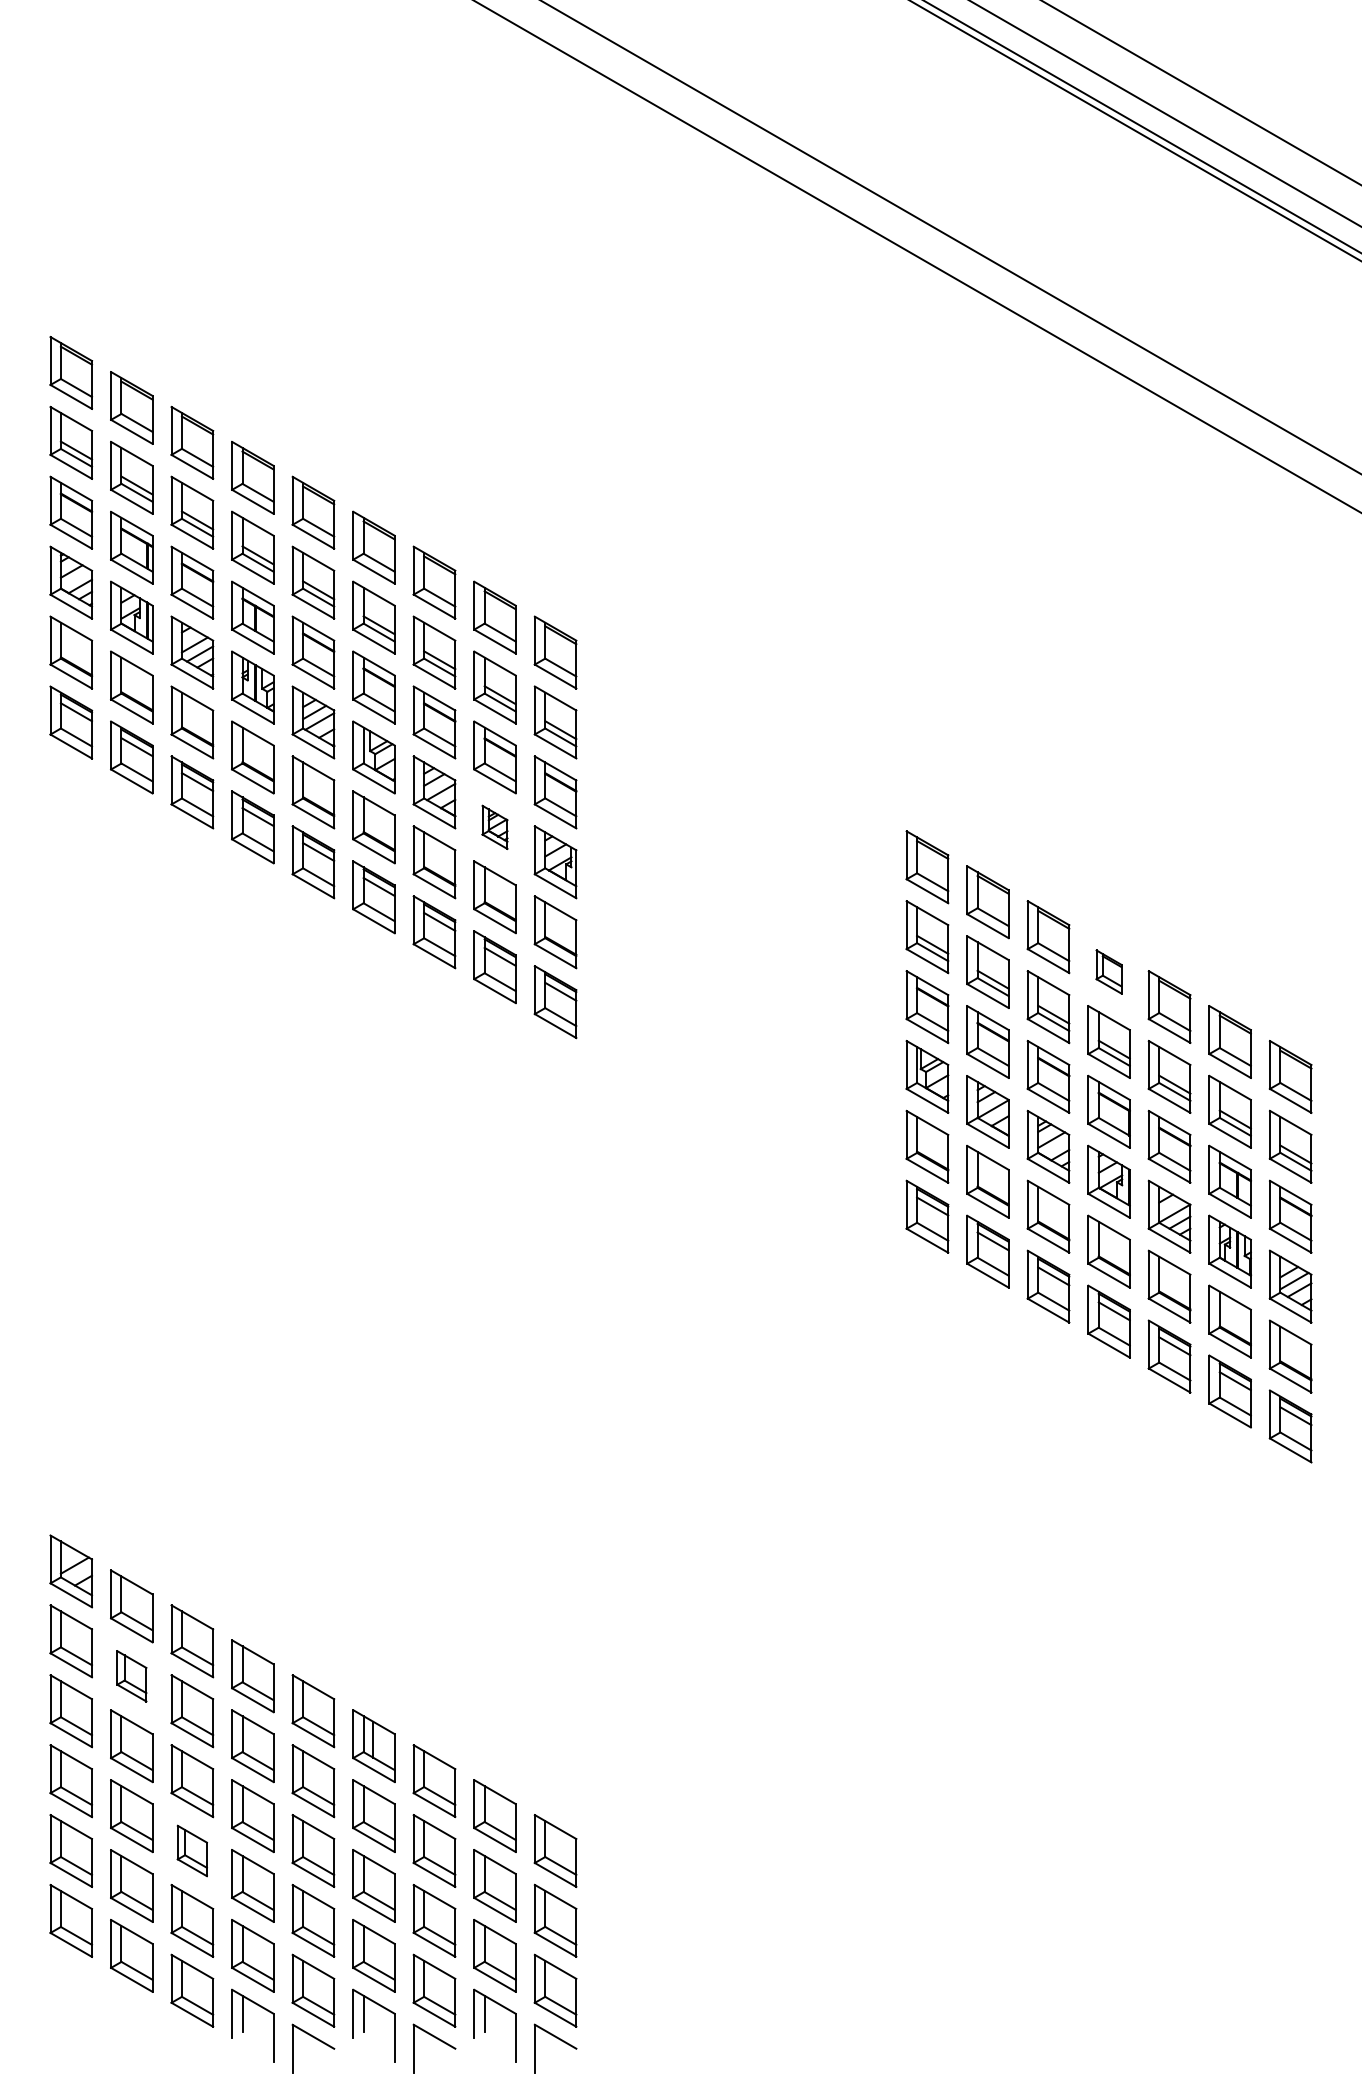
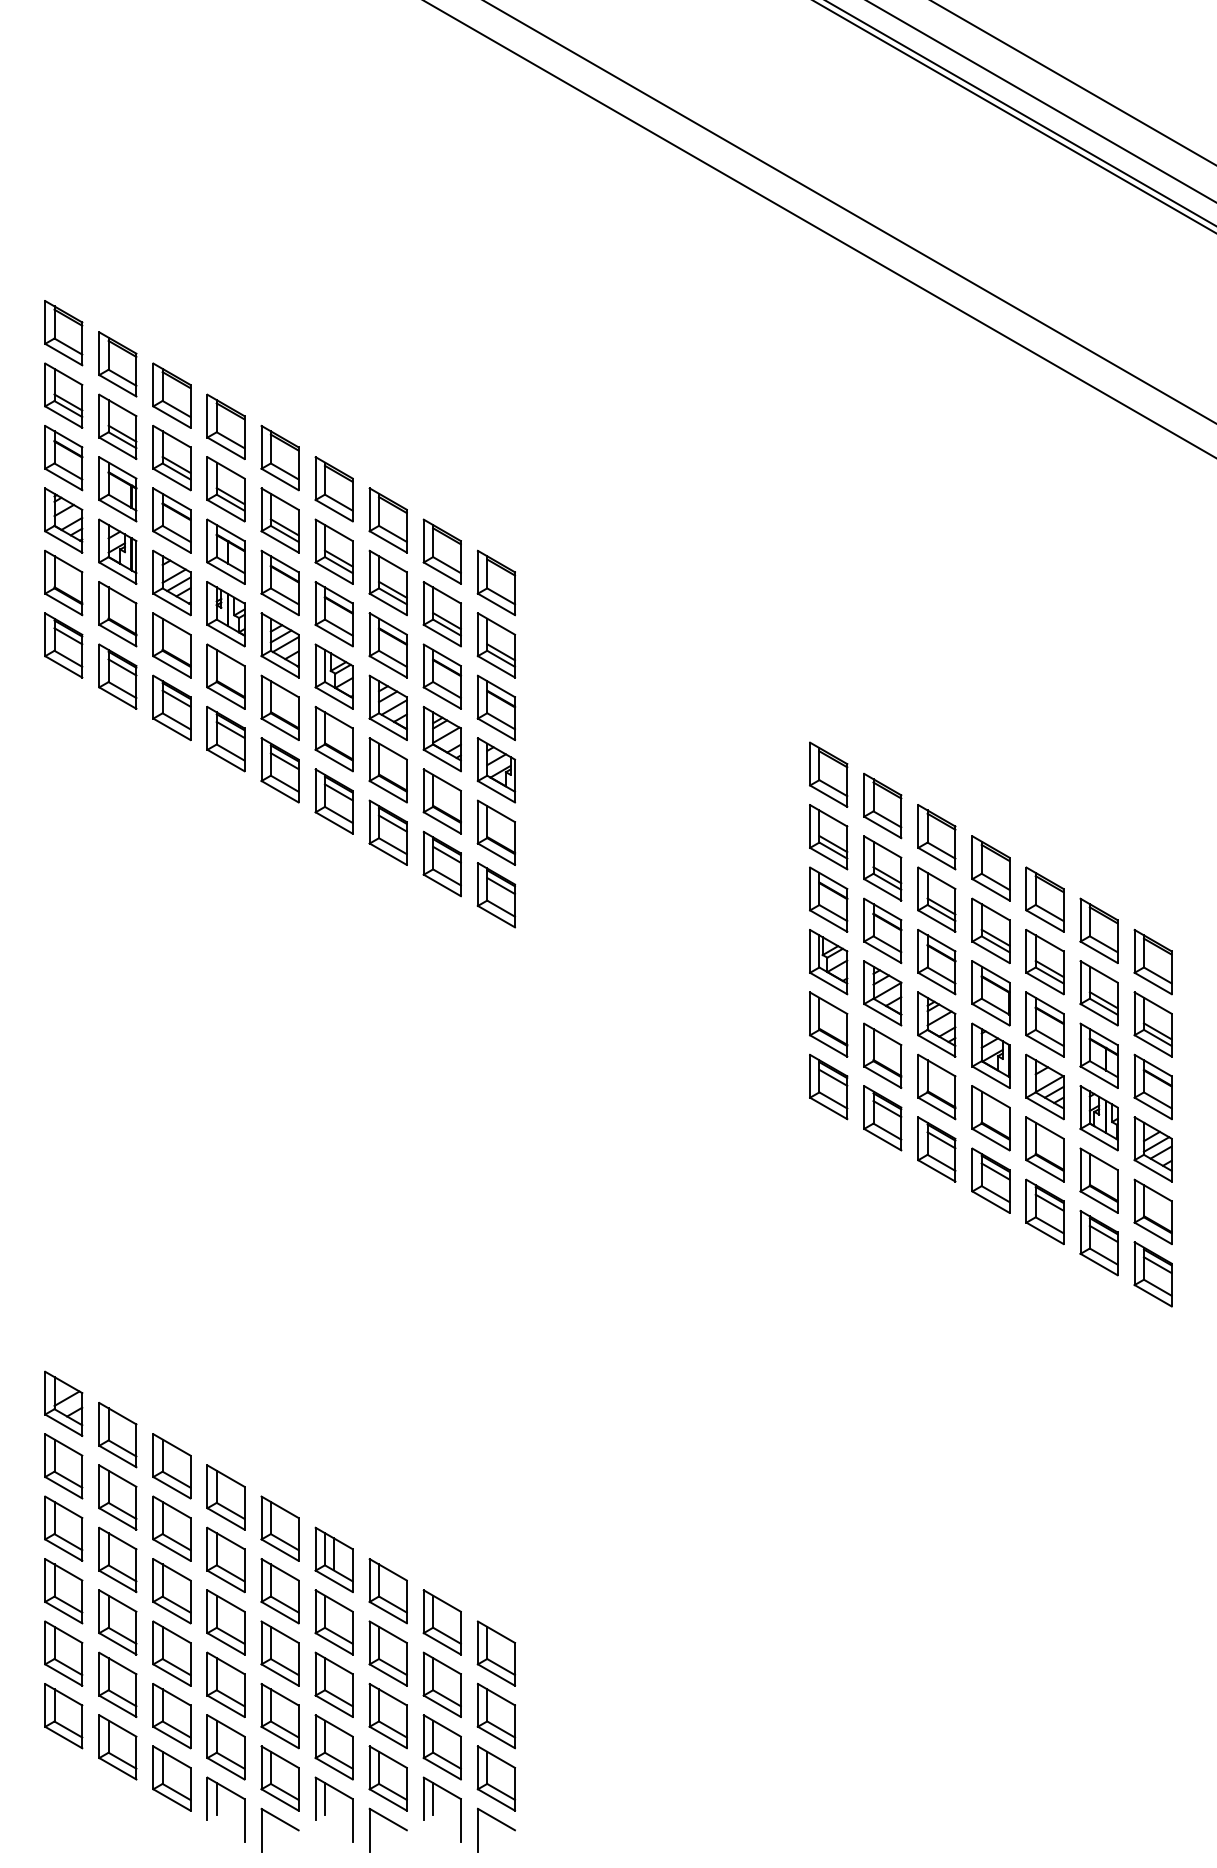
part: (494, 827) -> (441, 739), size x1.67
part: (1108, 971) -> (990, 867), size x1.67
part: (131, 1676) -> (117, 1497), size x1.43
part: (192, 1850) -> (172, 1653), size x1.43

